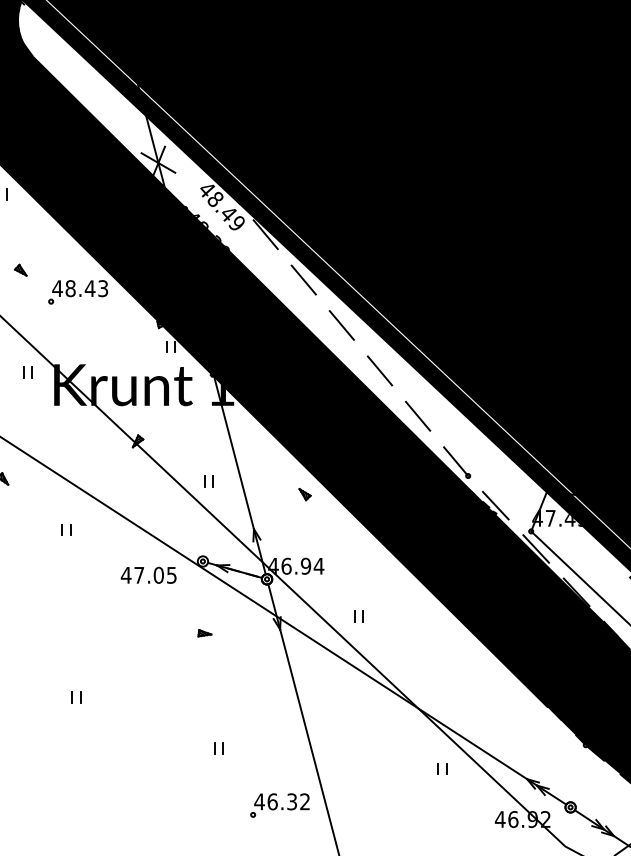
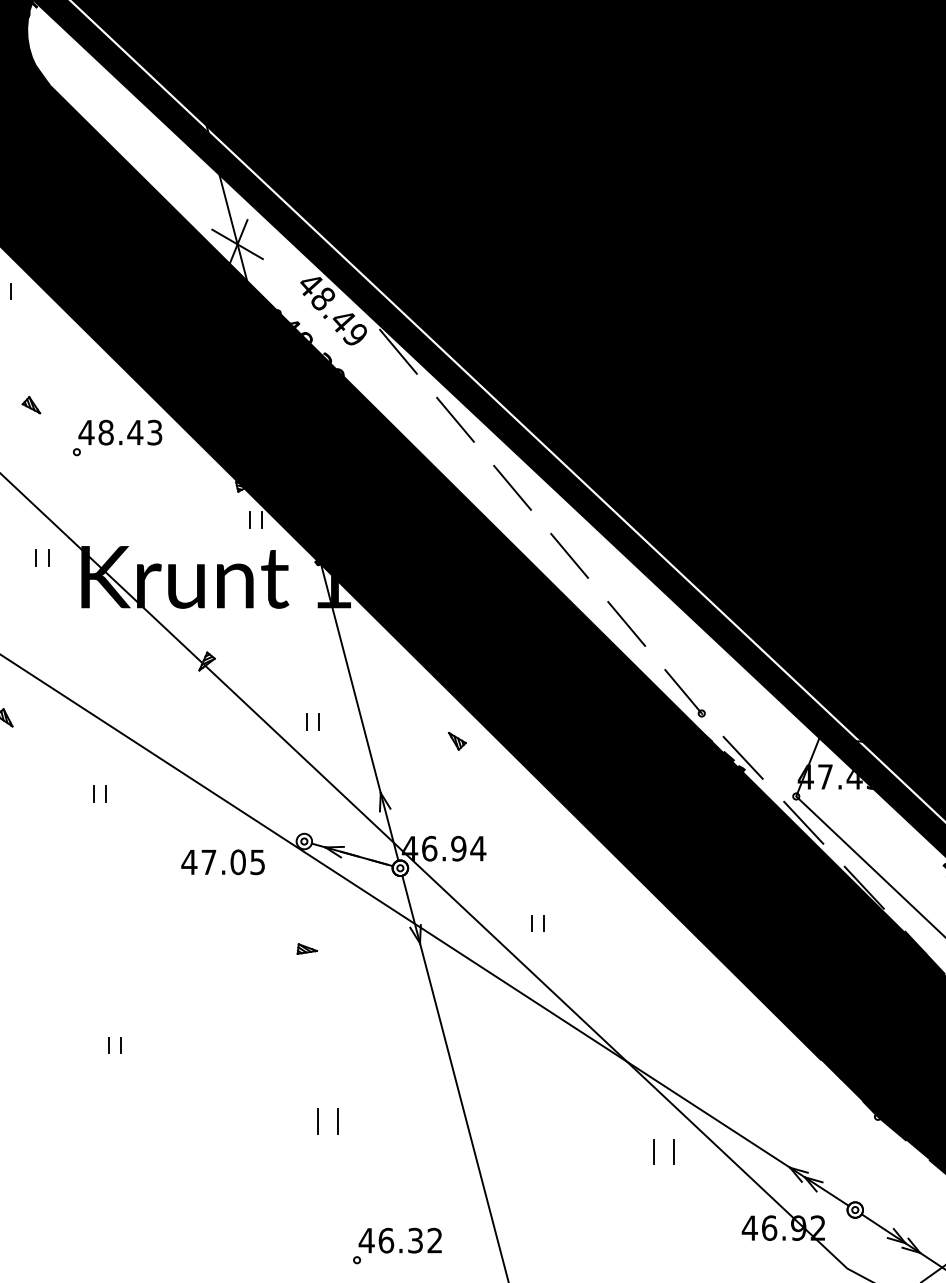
part: (218, 748) -> (327, 1121), size x1.6
part: (442, 768) -> (663, 1151), size x1.6
part: (279, 805) -> (396, 1246), moved

